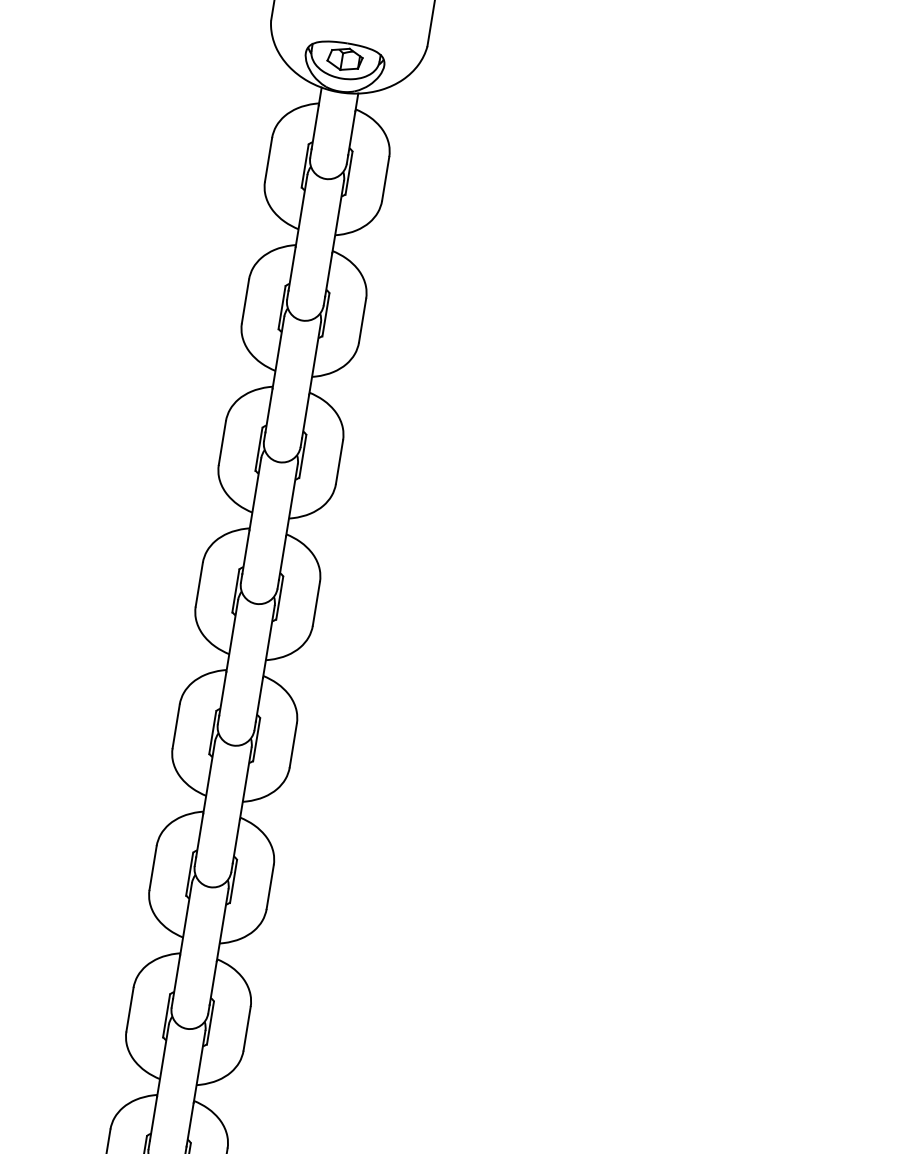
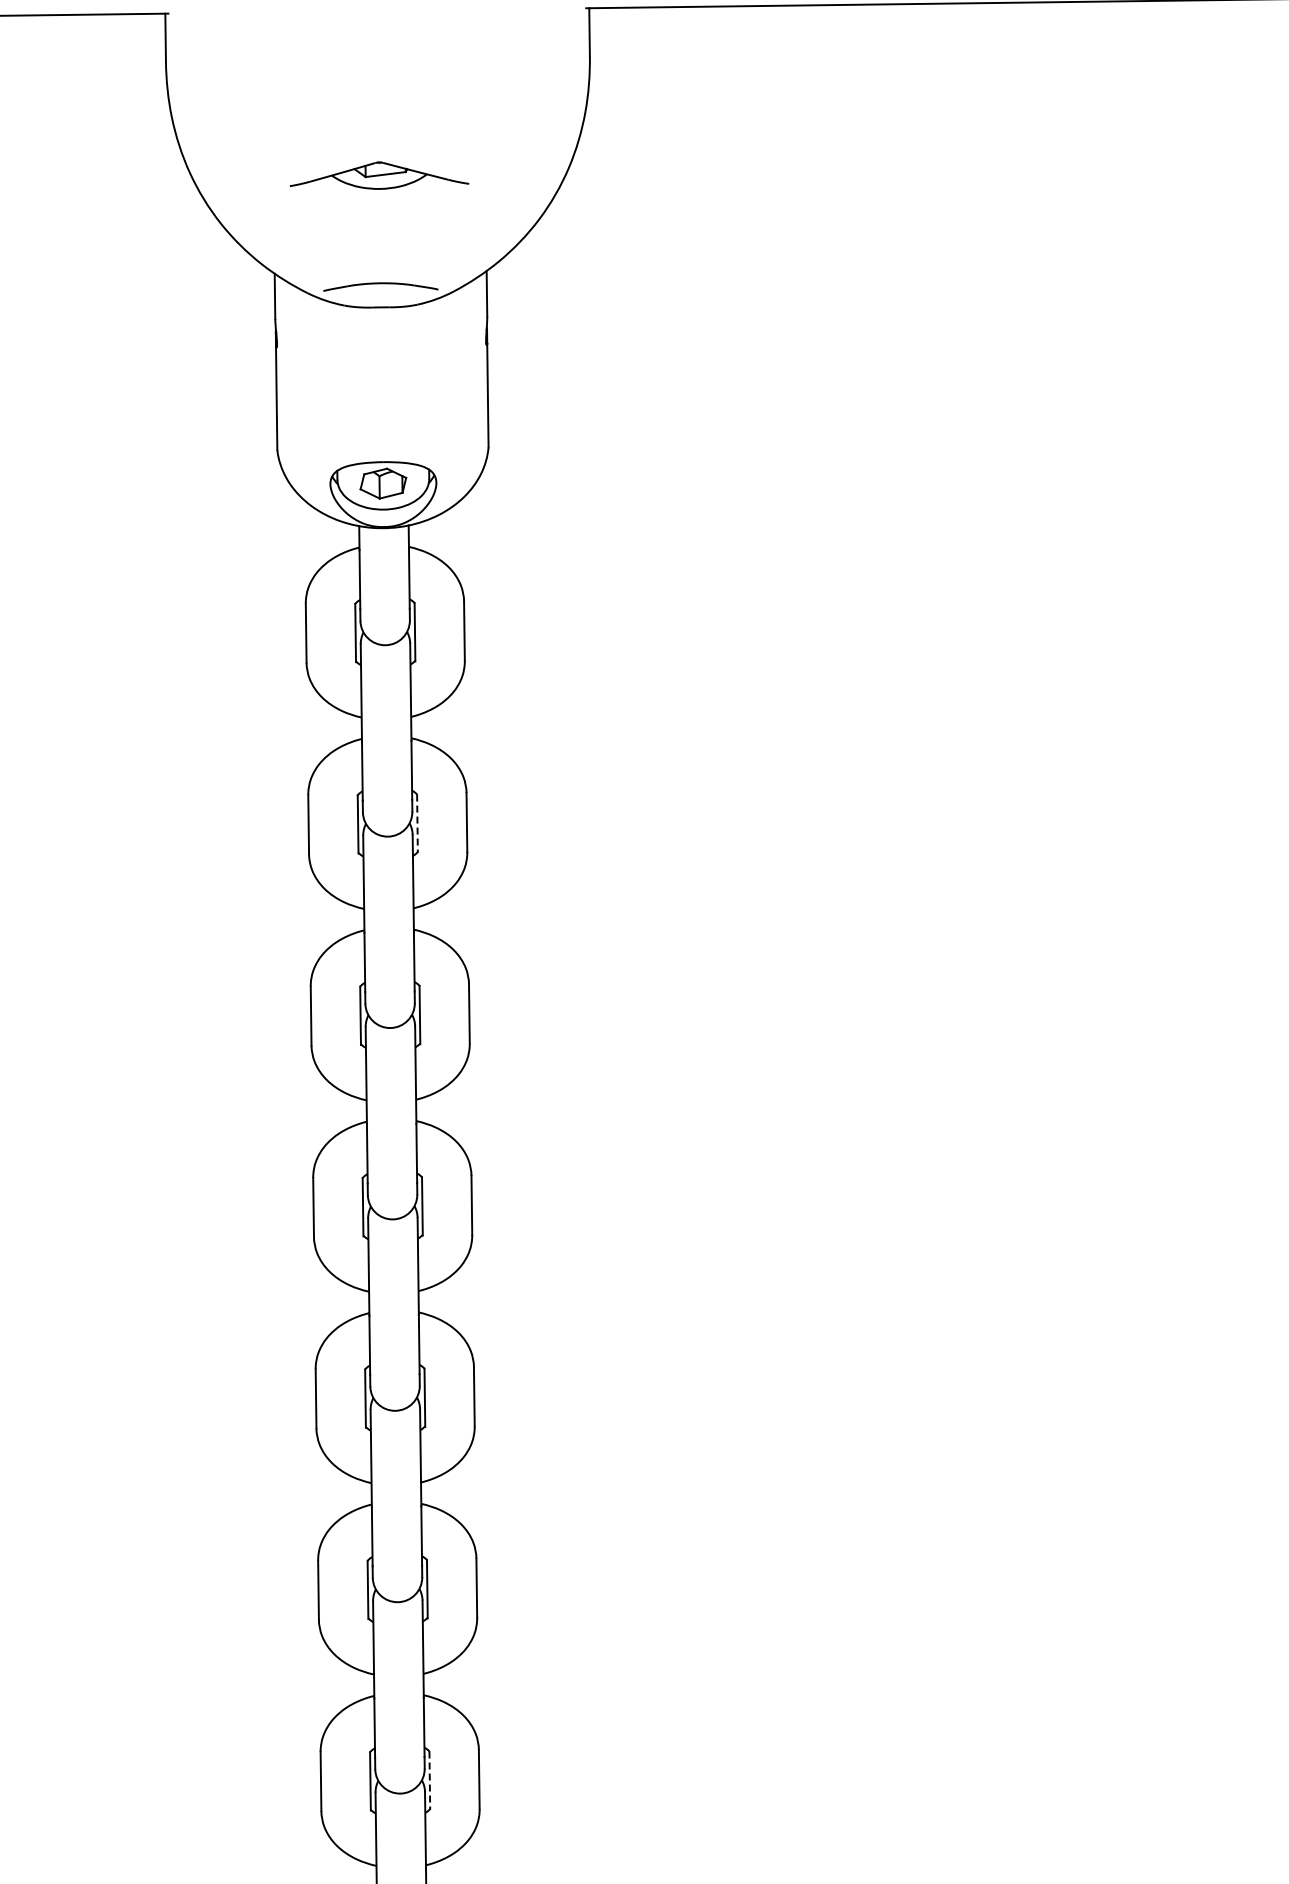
line: (325, 315) -> (417, 824), solid -> dashed
line: (210, 1023) -> (429, 1781), solid -> dashed

